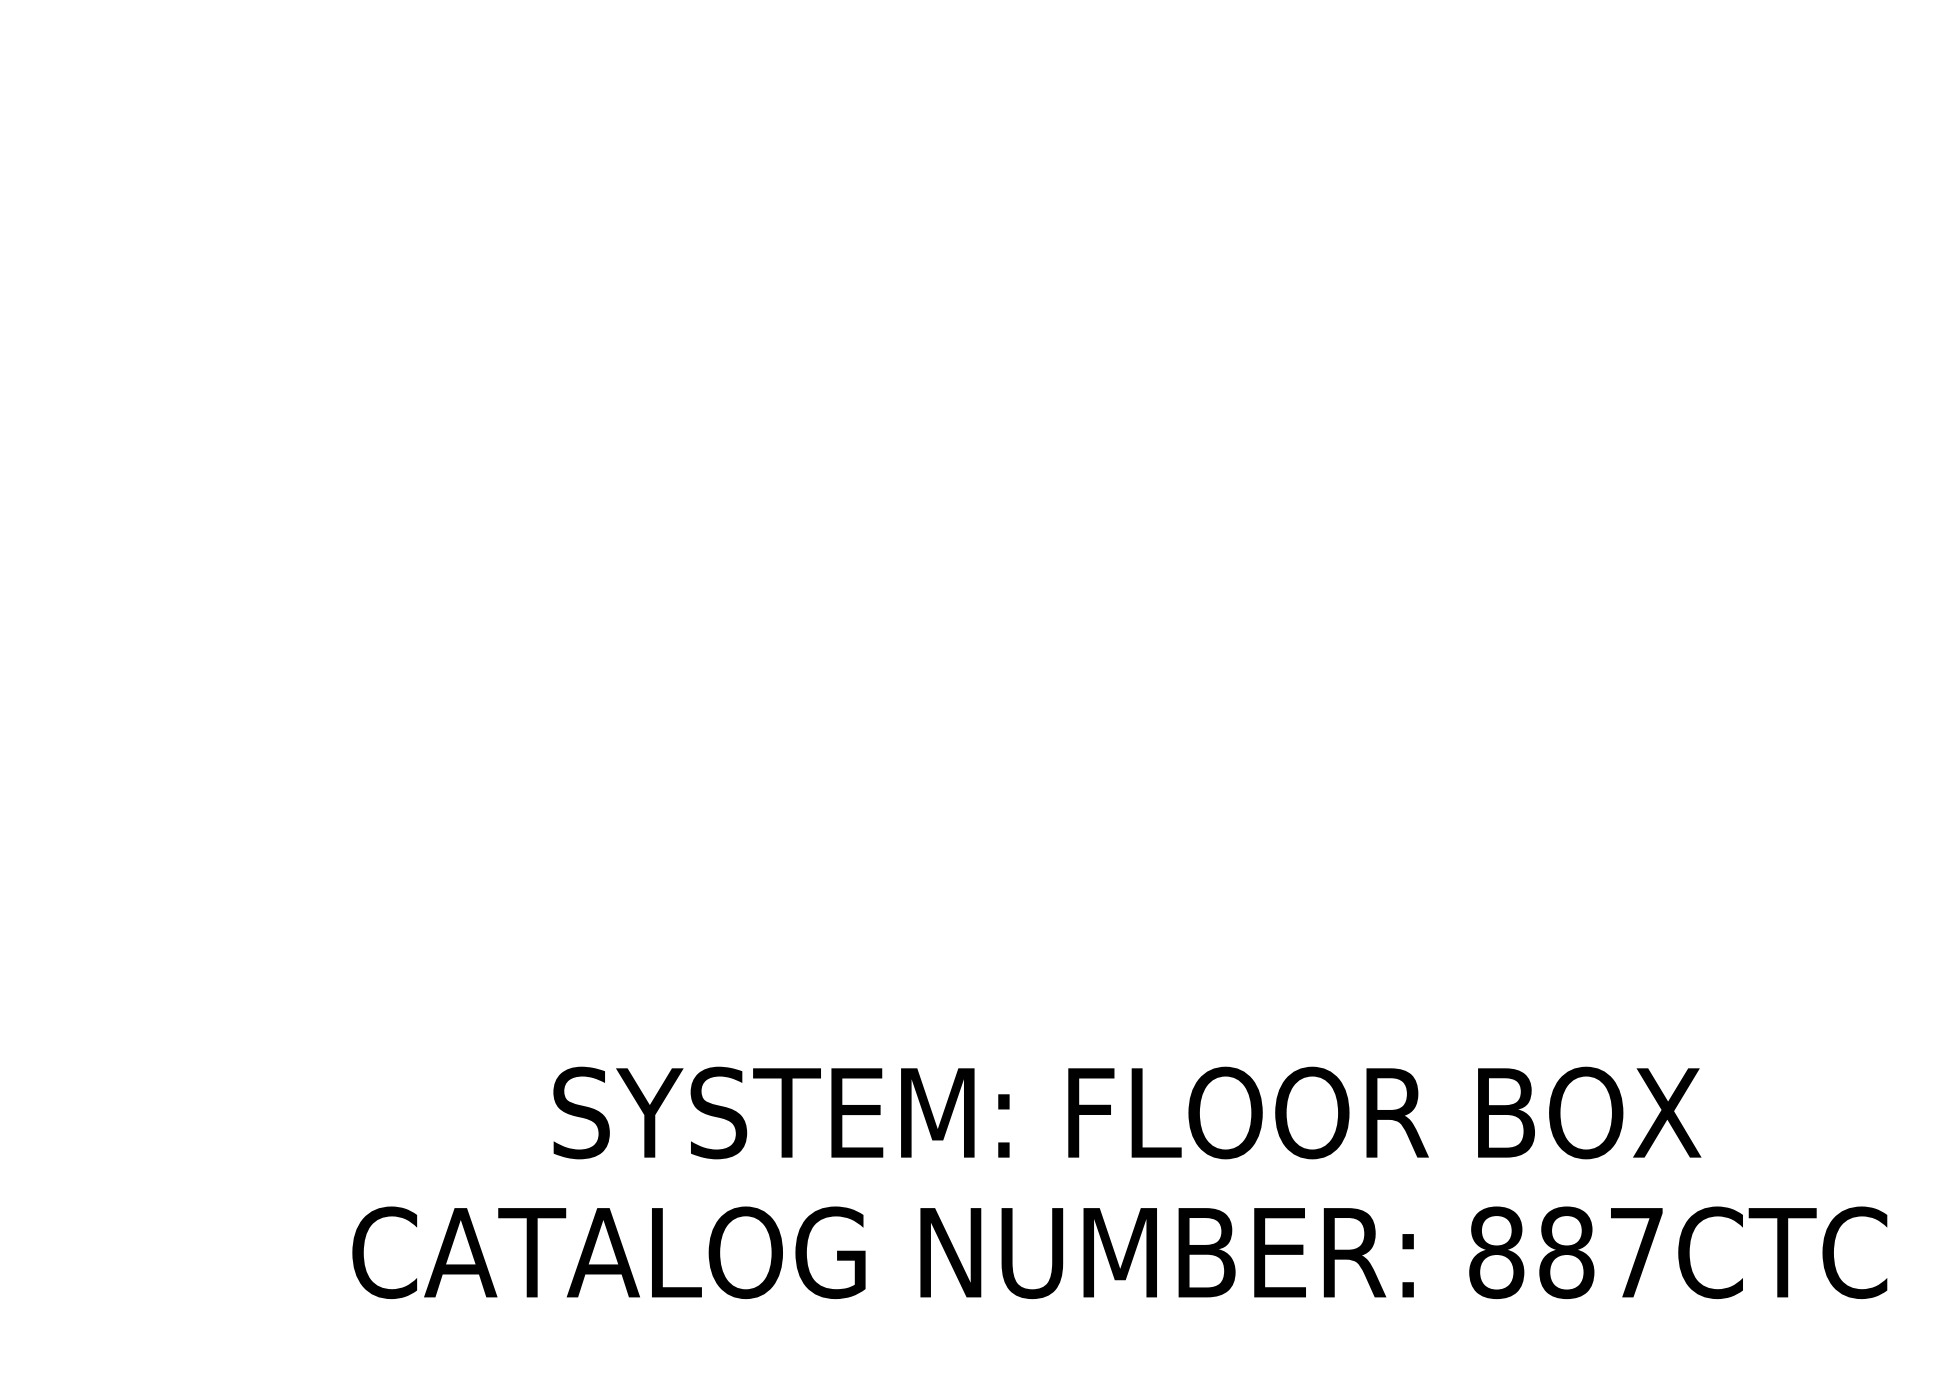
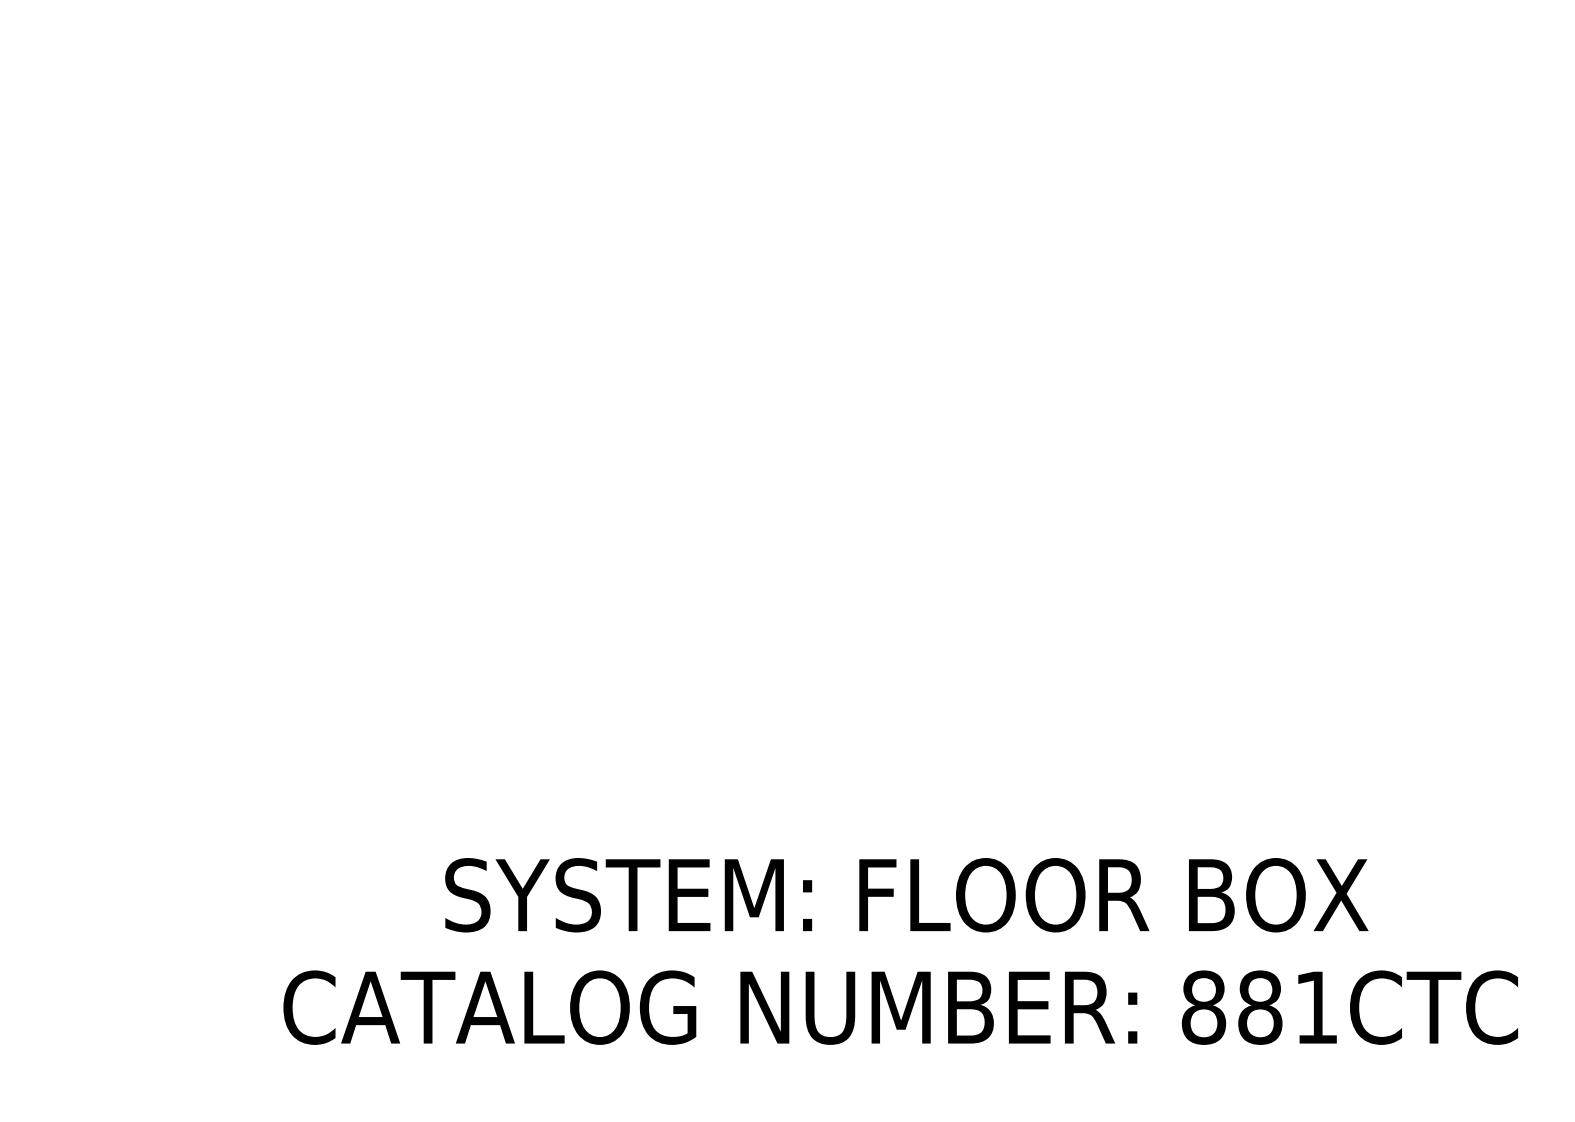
text: (1636, 1252) -> (1316, 1007), 887CTC -> 881CTC

